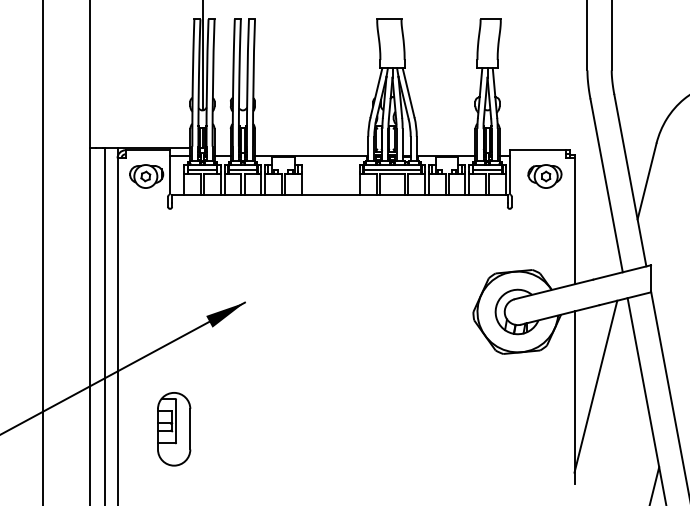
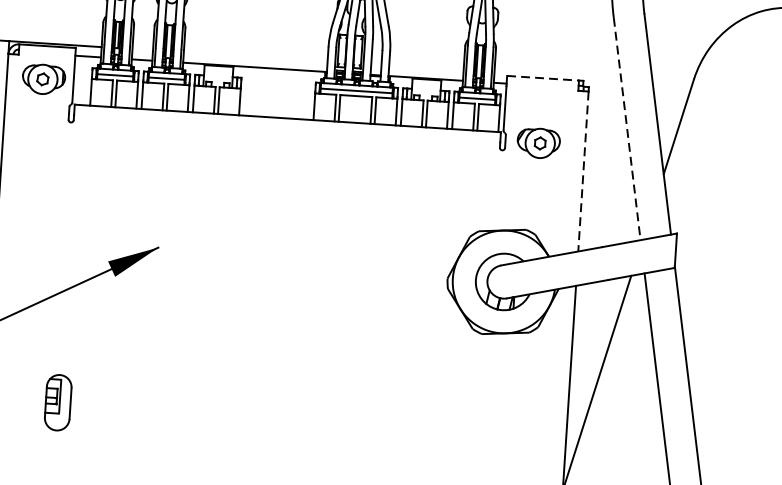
line: (538, 150) -> (543, 78), solid -> dashed
part: (544, 176) -> (538, 143), moved
line: (606, 185) -> (627, 128), solid -> dashed
line: (574, 221) -> (583, 171), solid -> dashed
part: (174, 429) -> (58, 402), size x0.6

